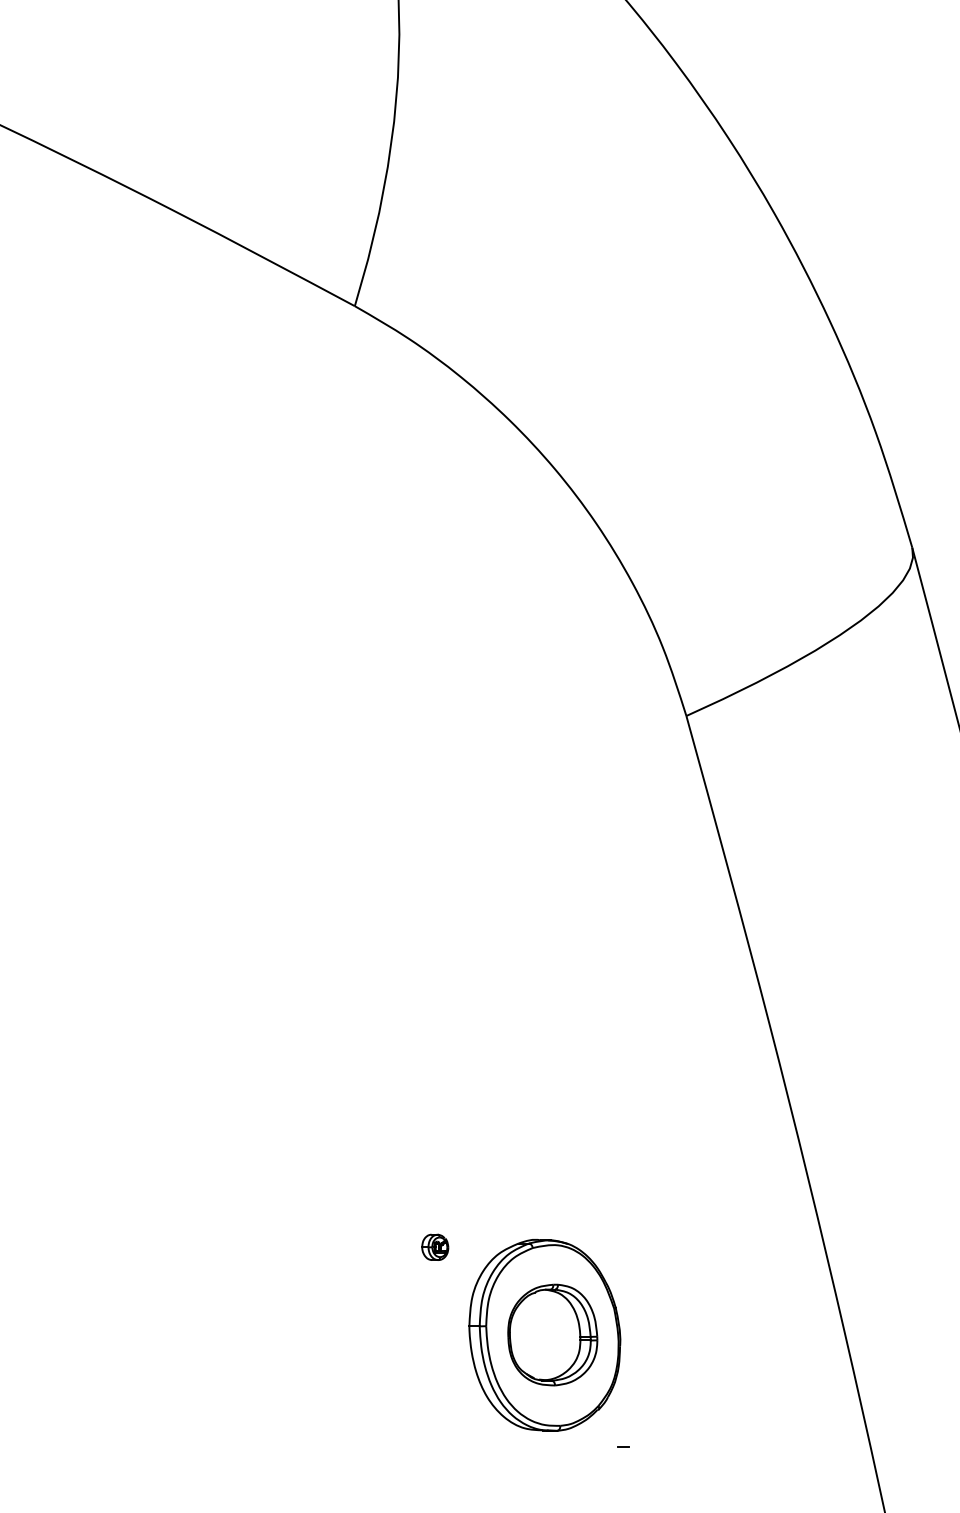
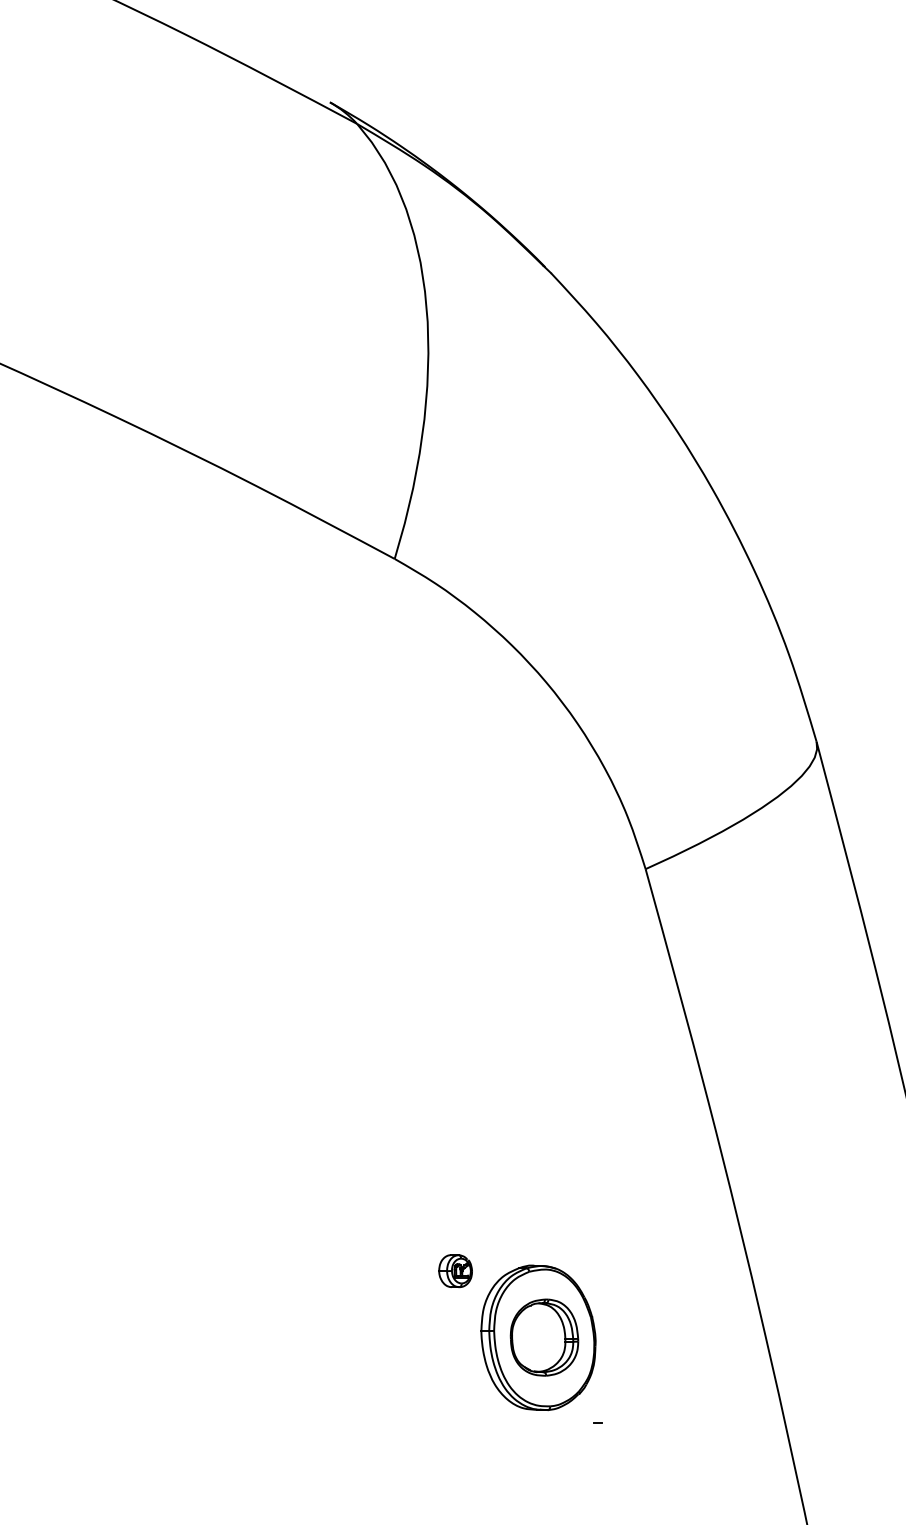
part: (435, 1247) -> (455, 1271), size x1.67

